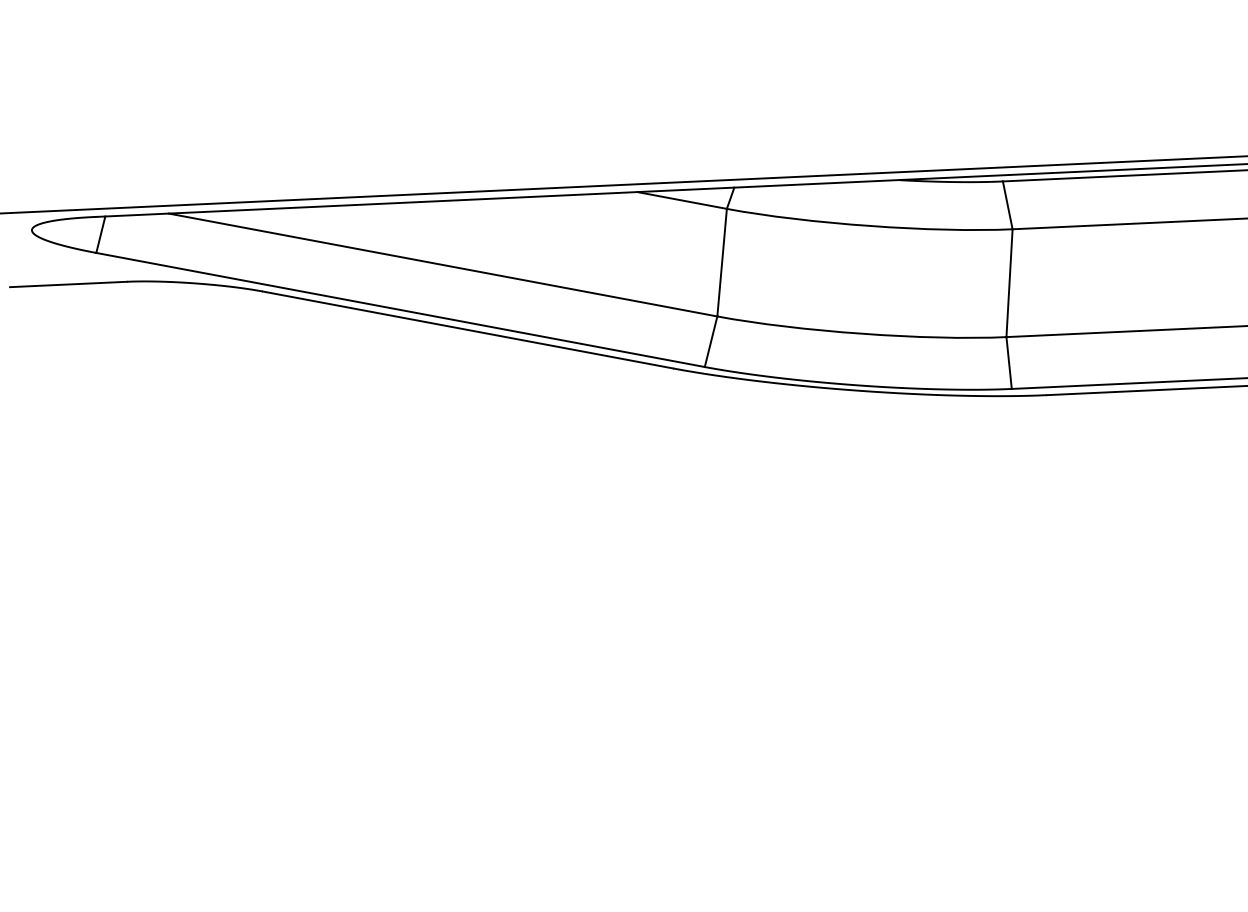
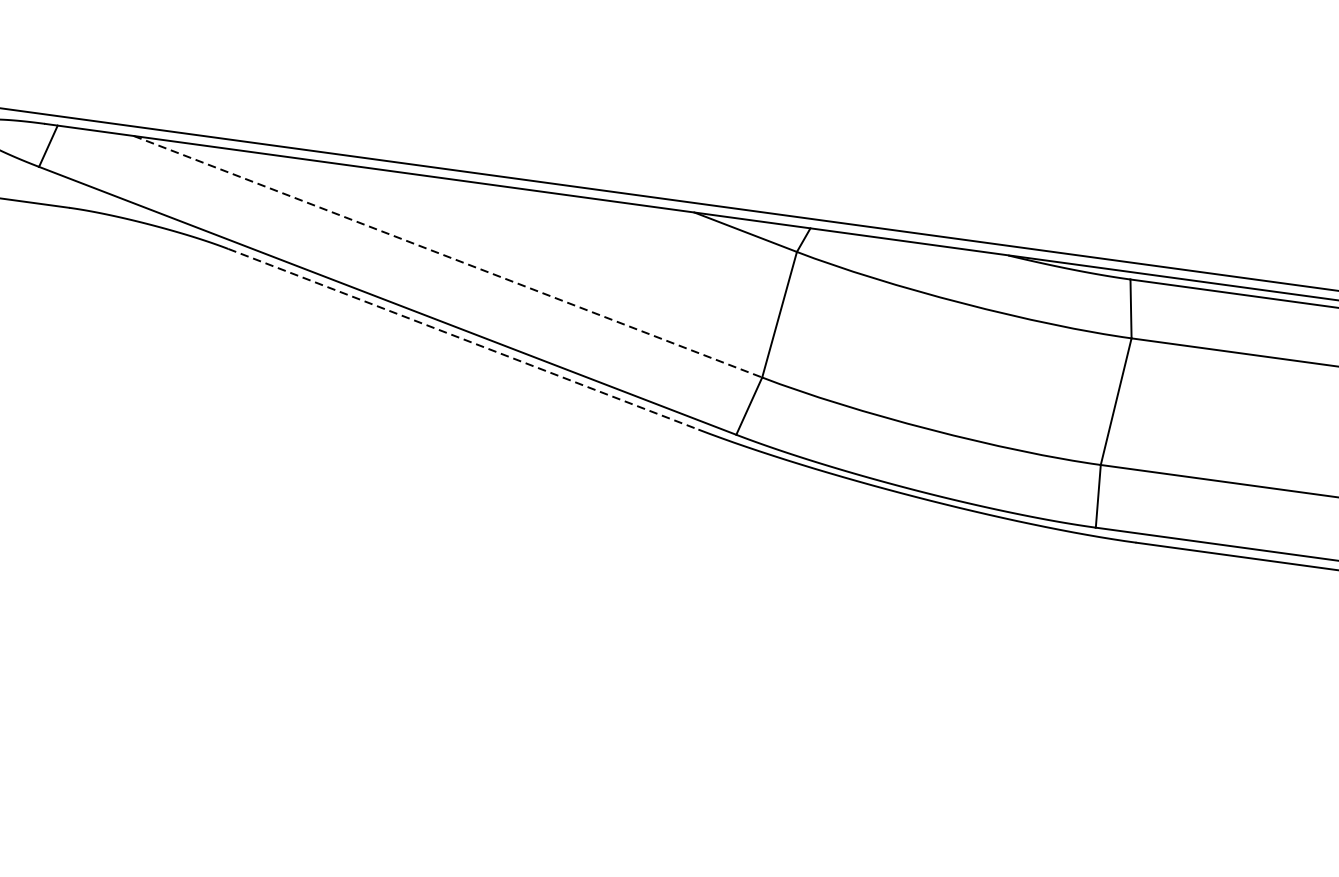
line: (443, 265) -> (448, 257), solid -> dashed
line: (467, 329) -> (462, 338), solid -> dashed

